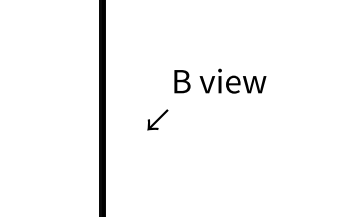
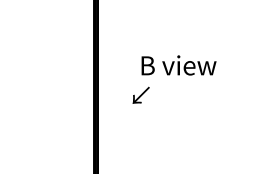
text: (220, 80) -> (179, 64), moved

